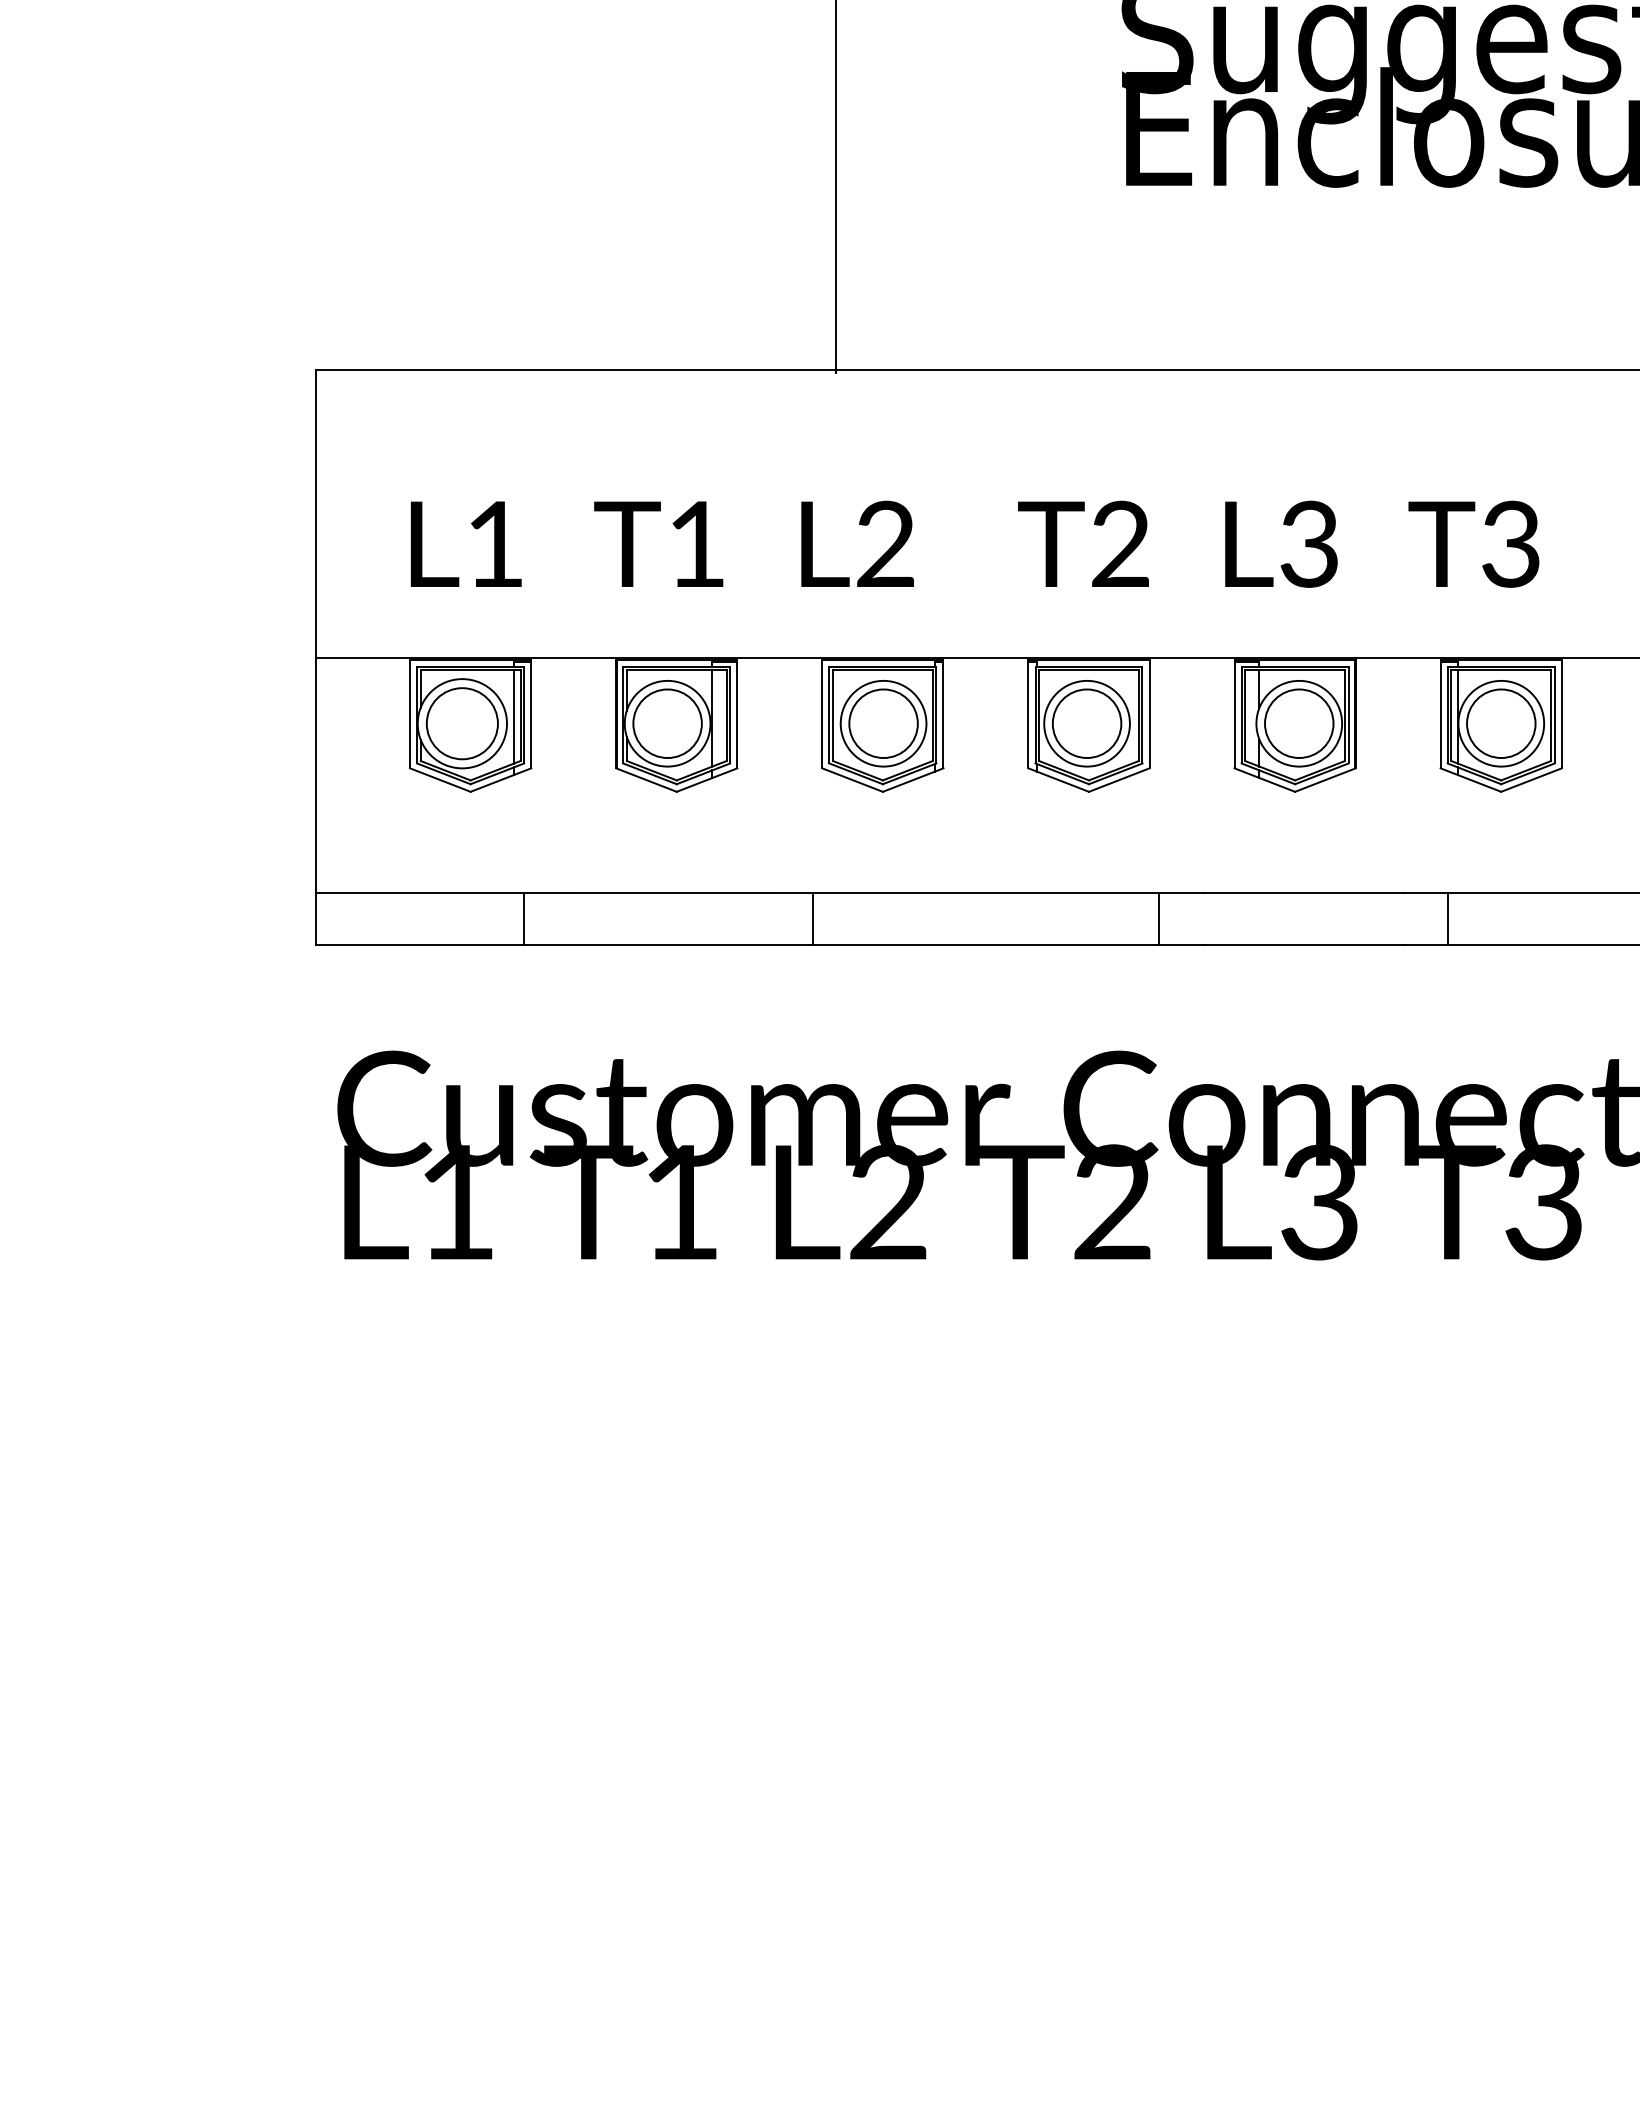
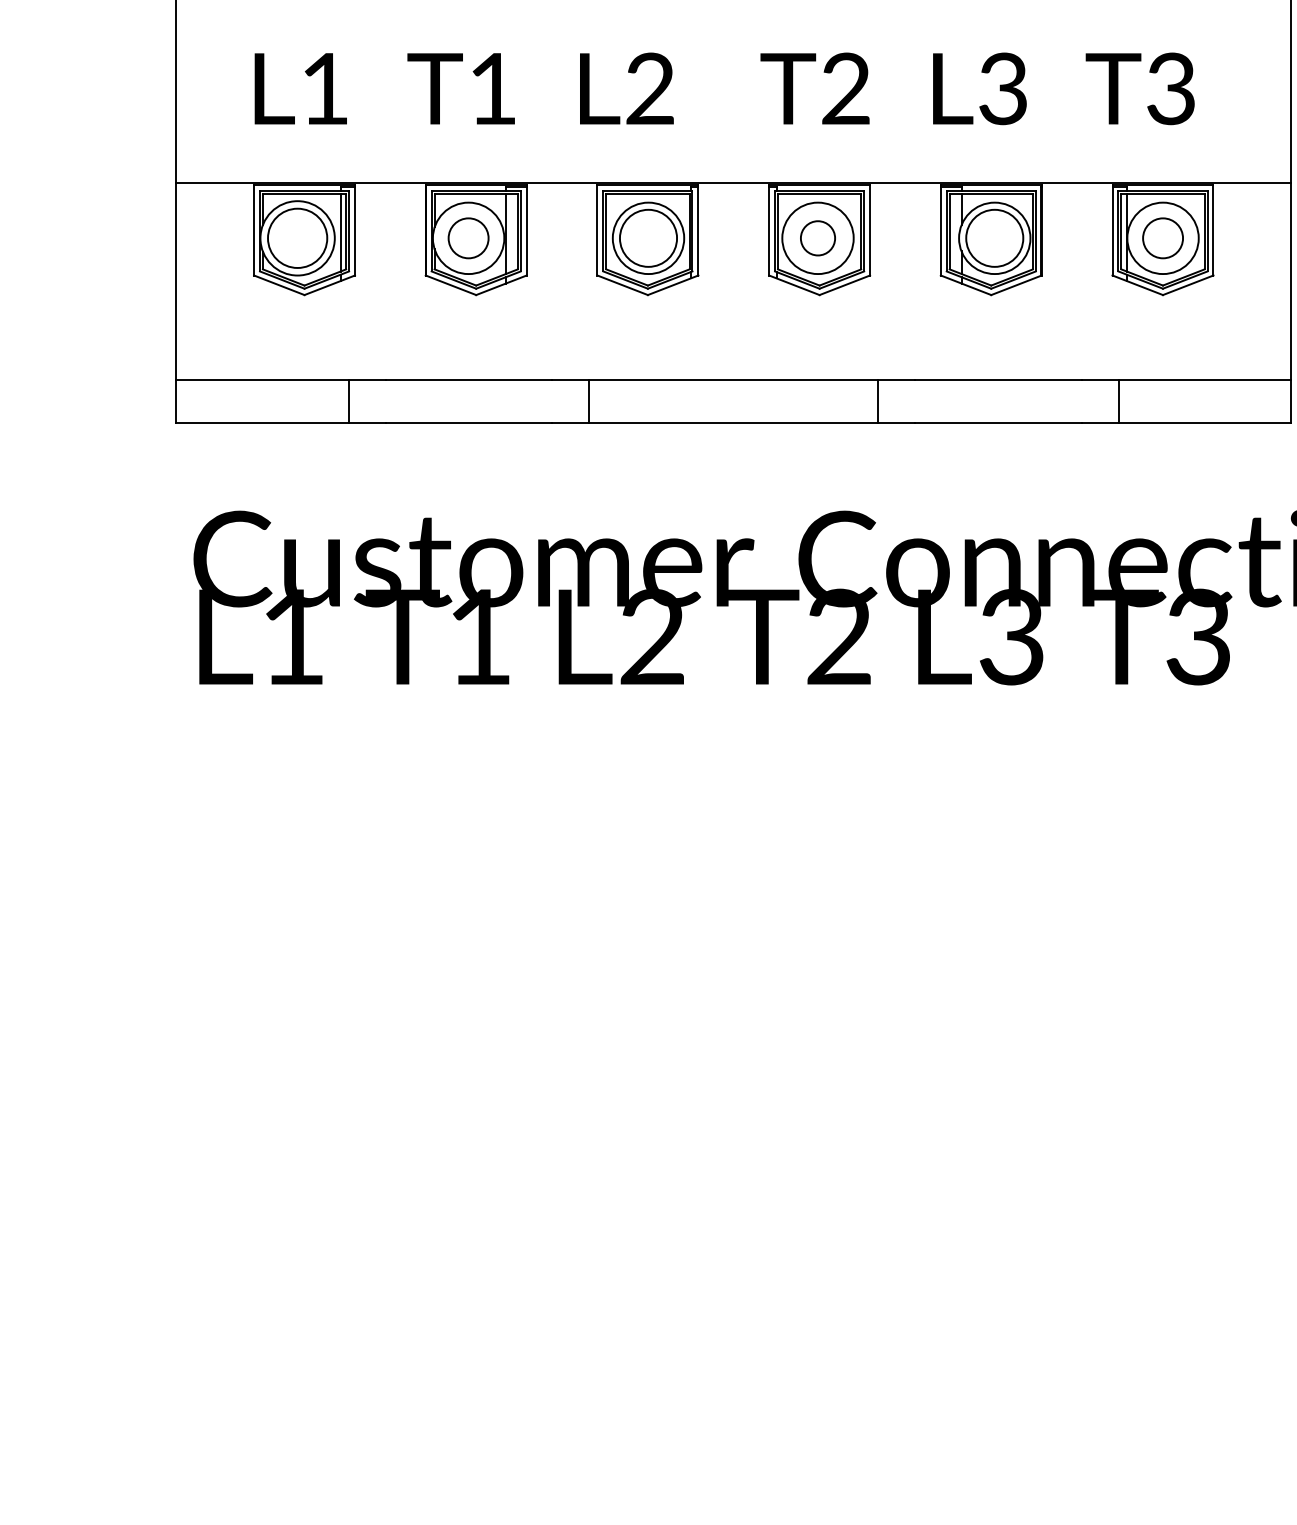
circle: (667, 723) -> (468, 238), size x0.7
circle: (1086, 723) -> (817, 238), size x0.6
circle: (1501, 723) -> (1163, 238), size x0.7

